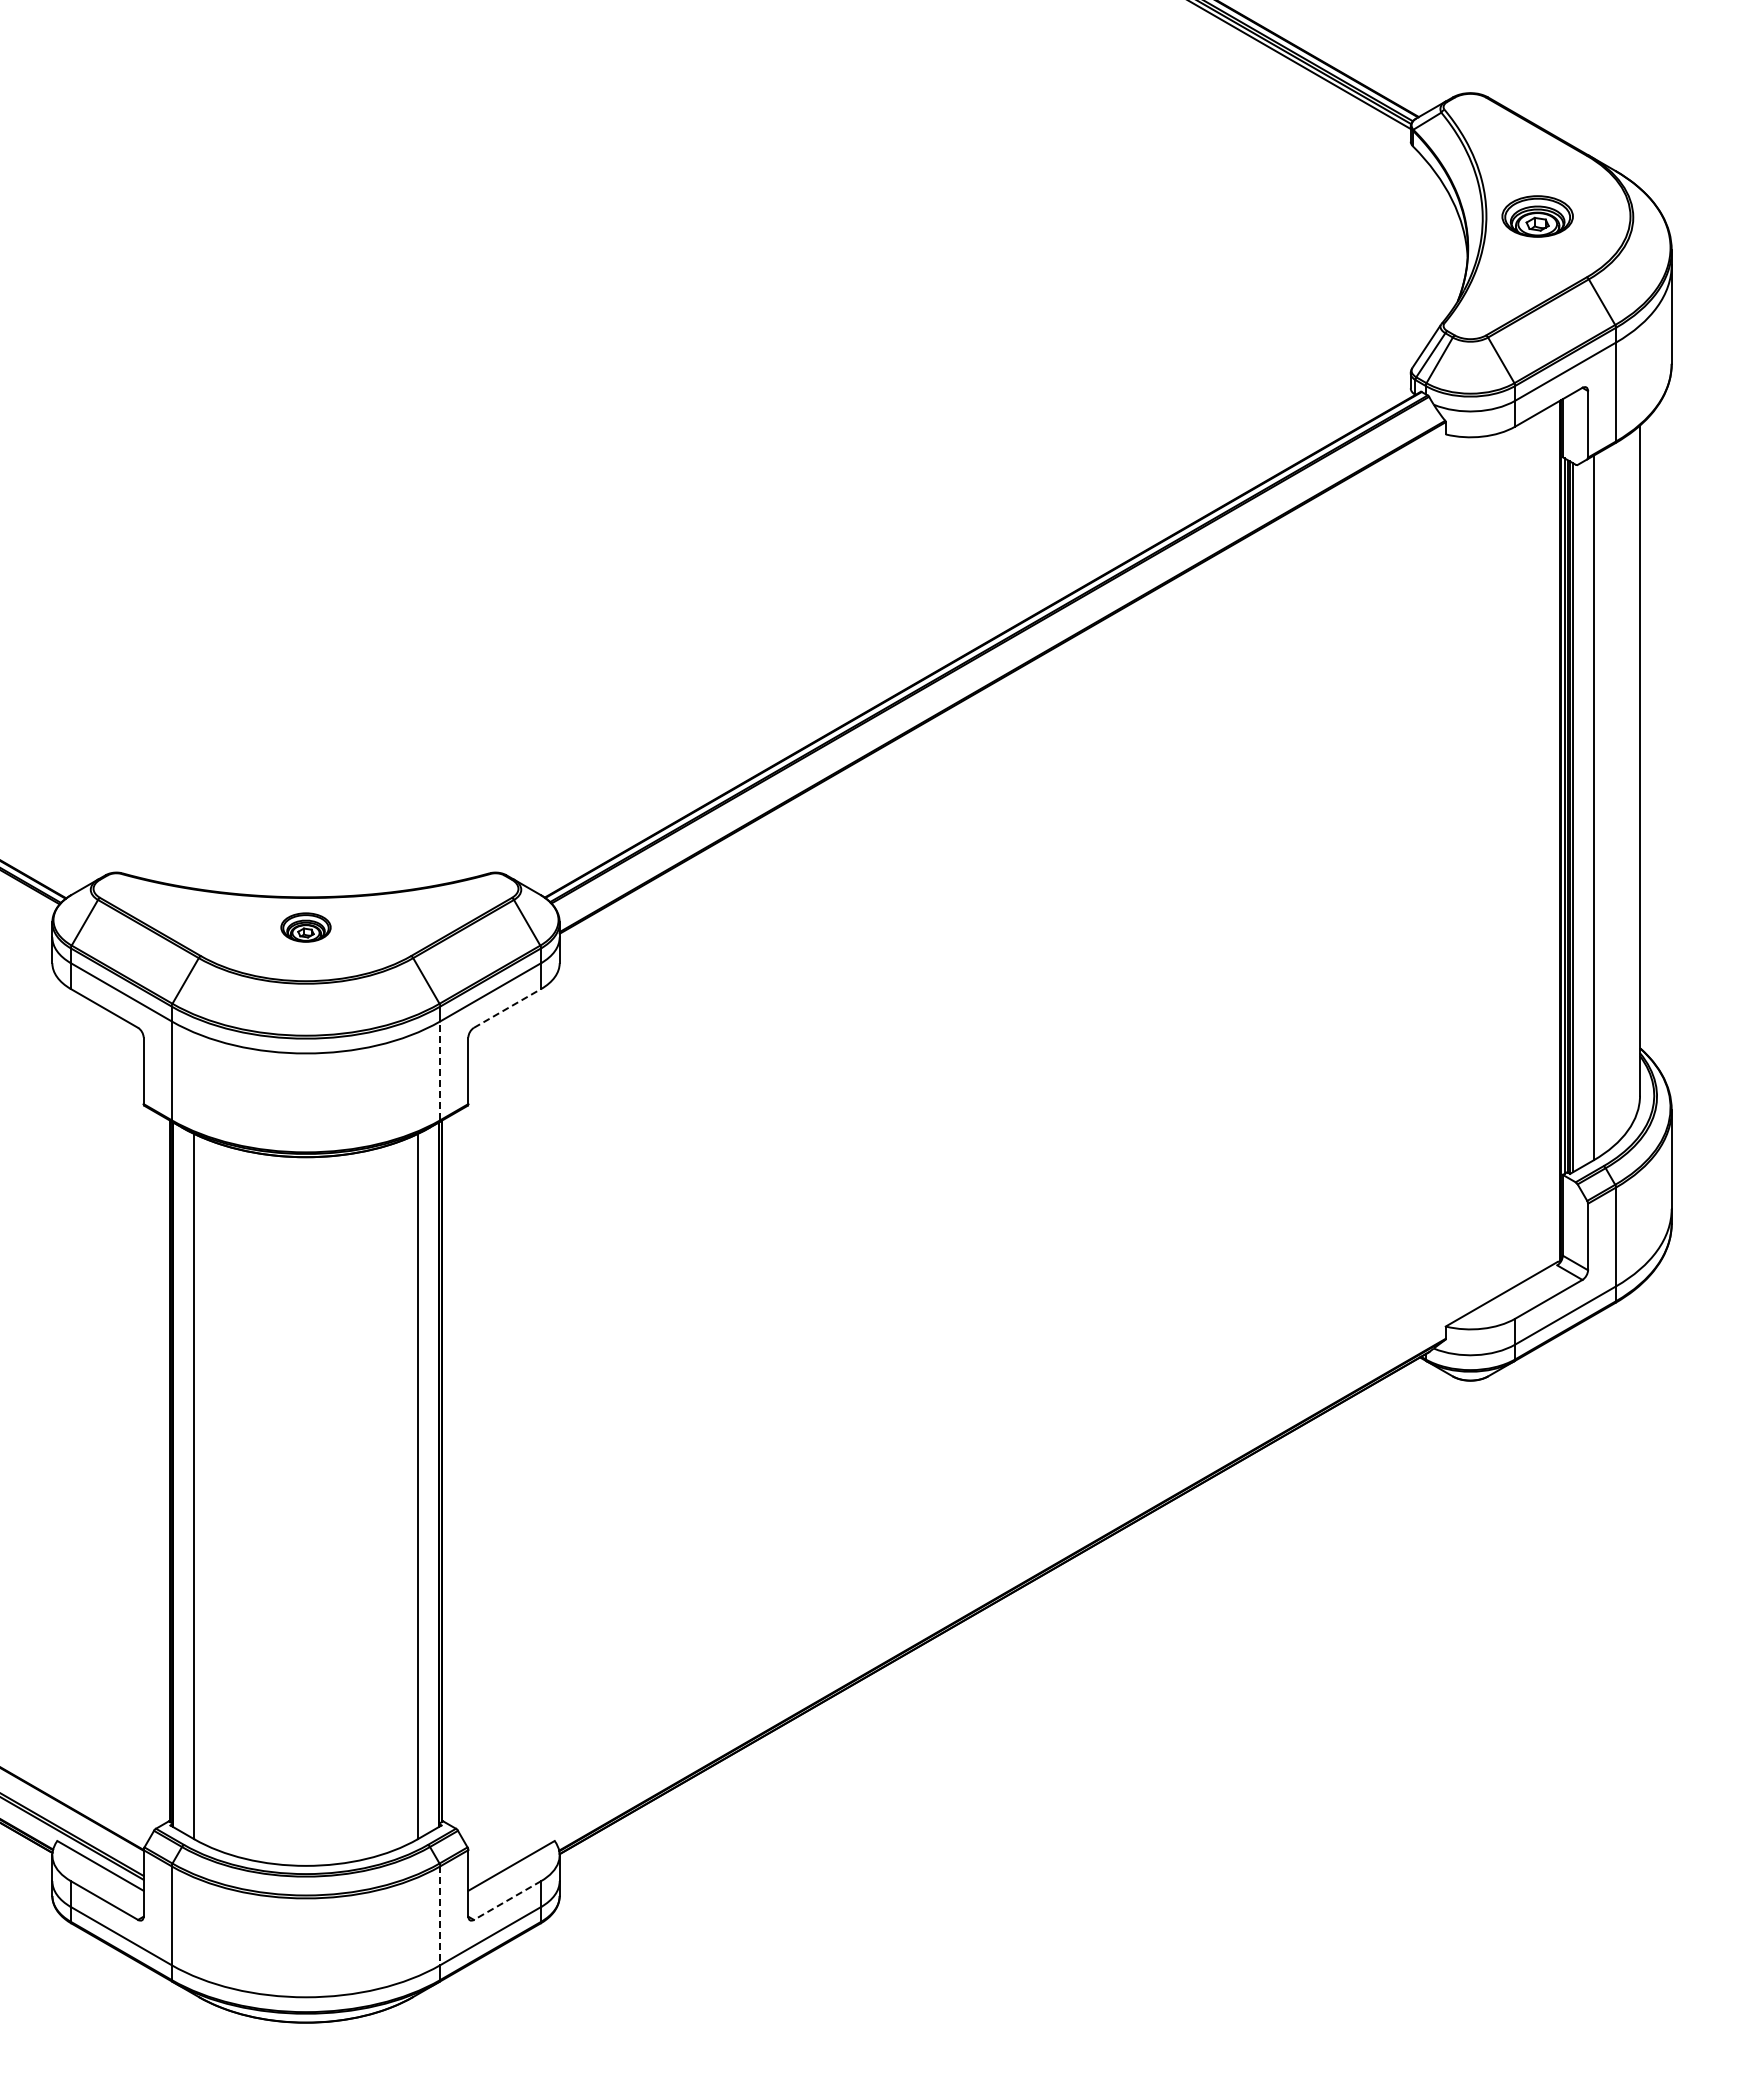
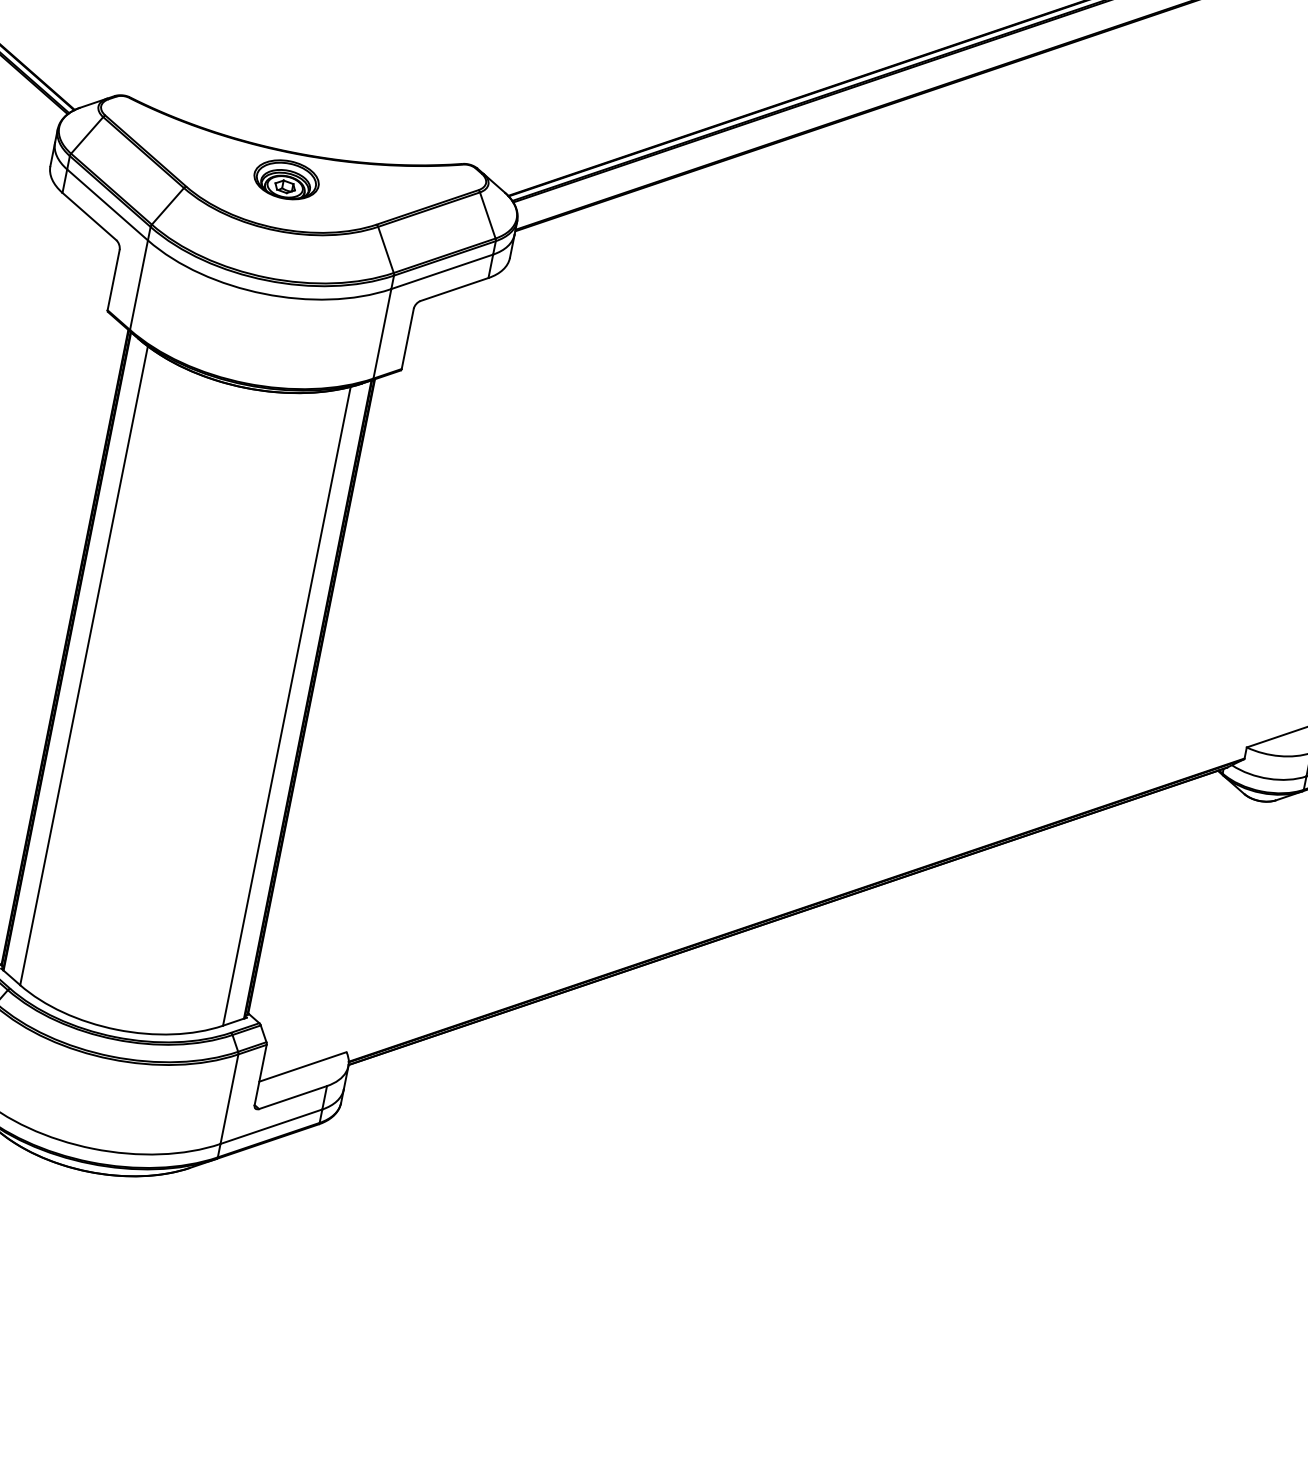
part: (305, 927) -> (286, 179), size x1.43
line: (507, 1008) -> (454, 289), dashed -> solid
line: (440, 1070) -> (382, 333), dashed -> solid
line: (507, 1900) -> (293, 1097), dashed -> solid
line: (440, 1916) -> (229, 1099), dashed -> solid

